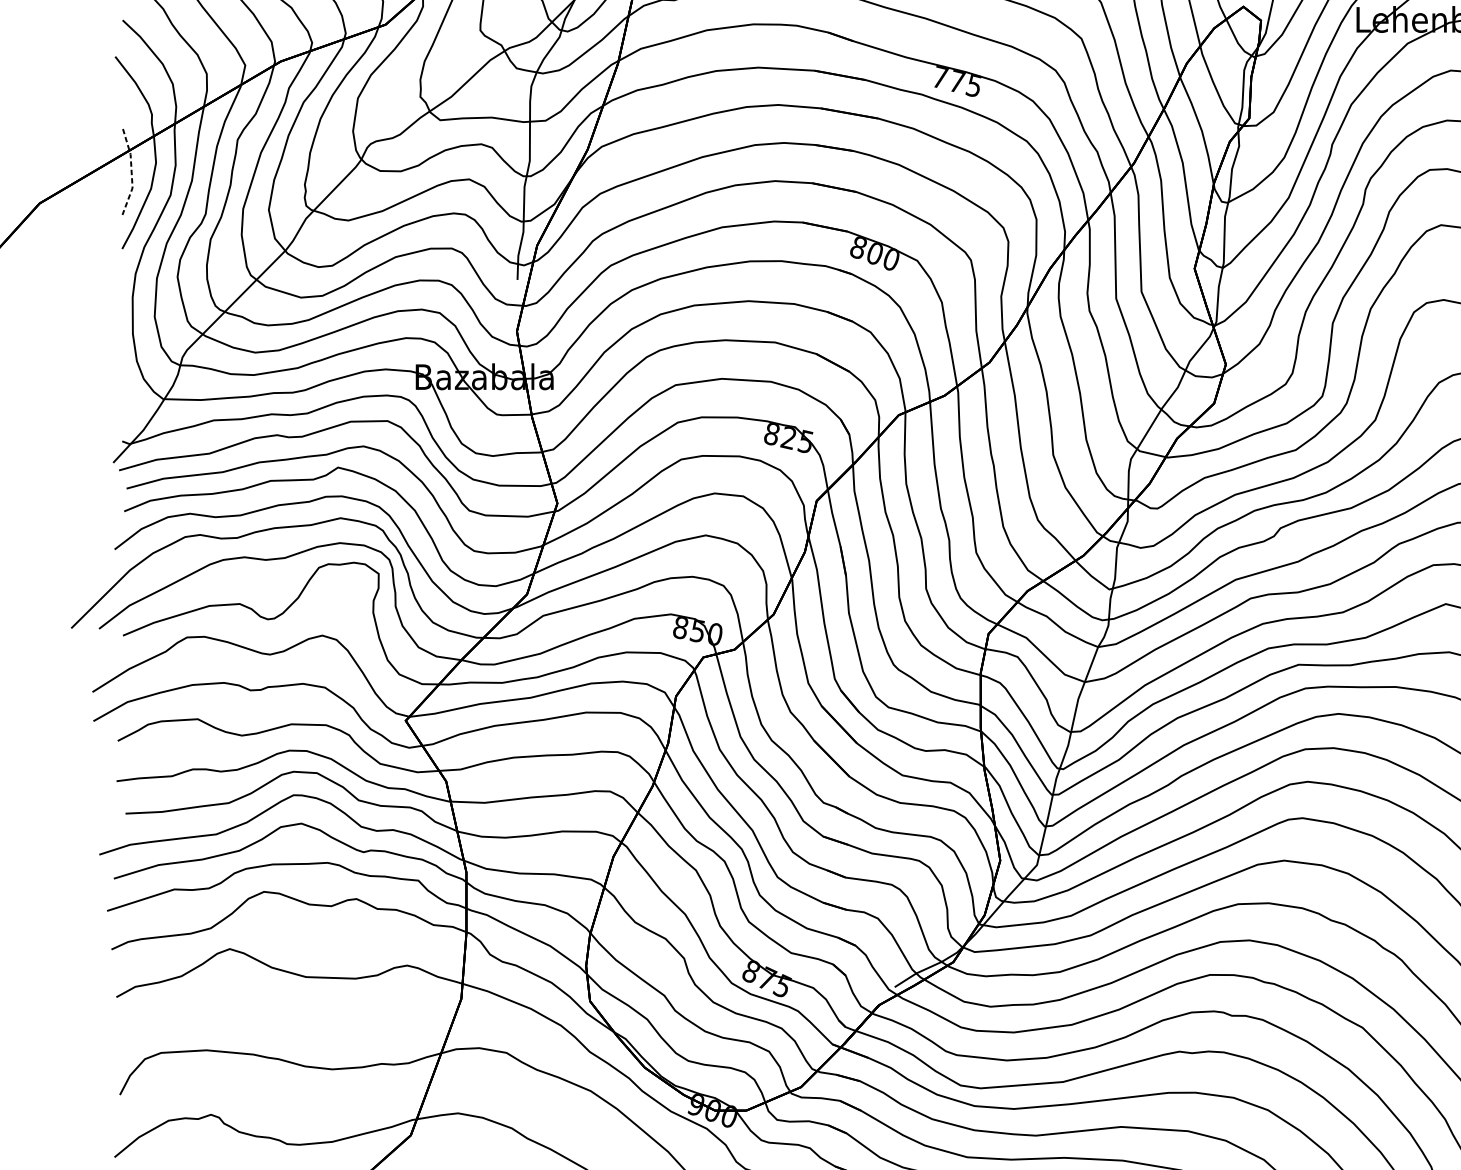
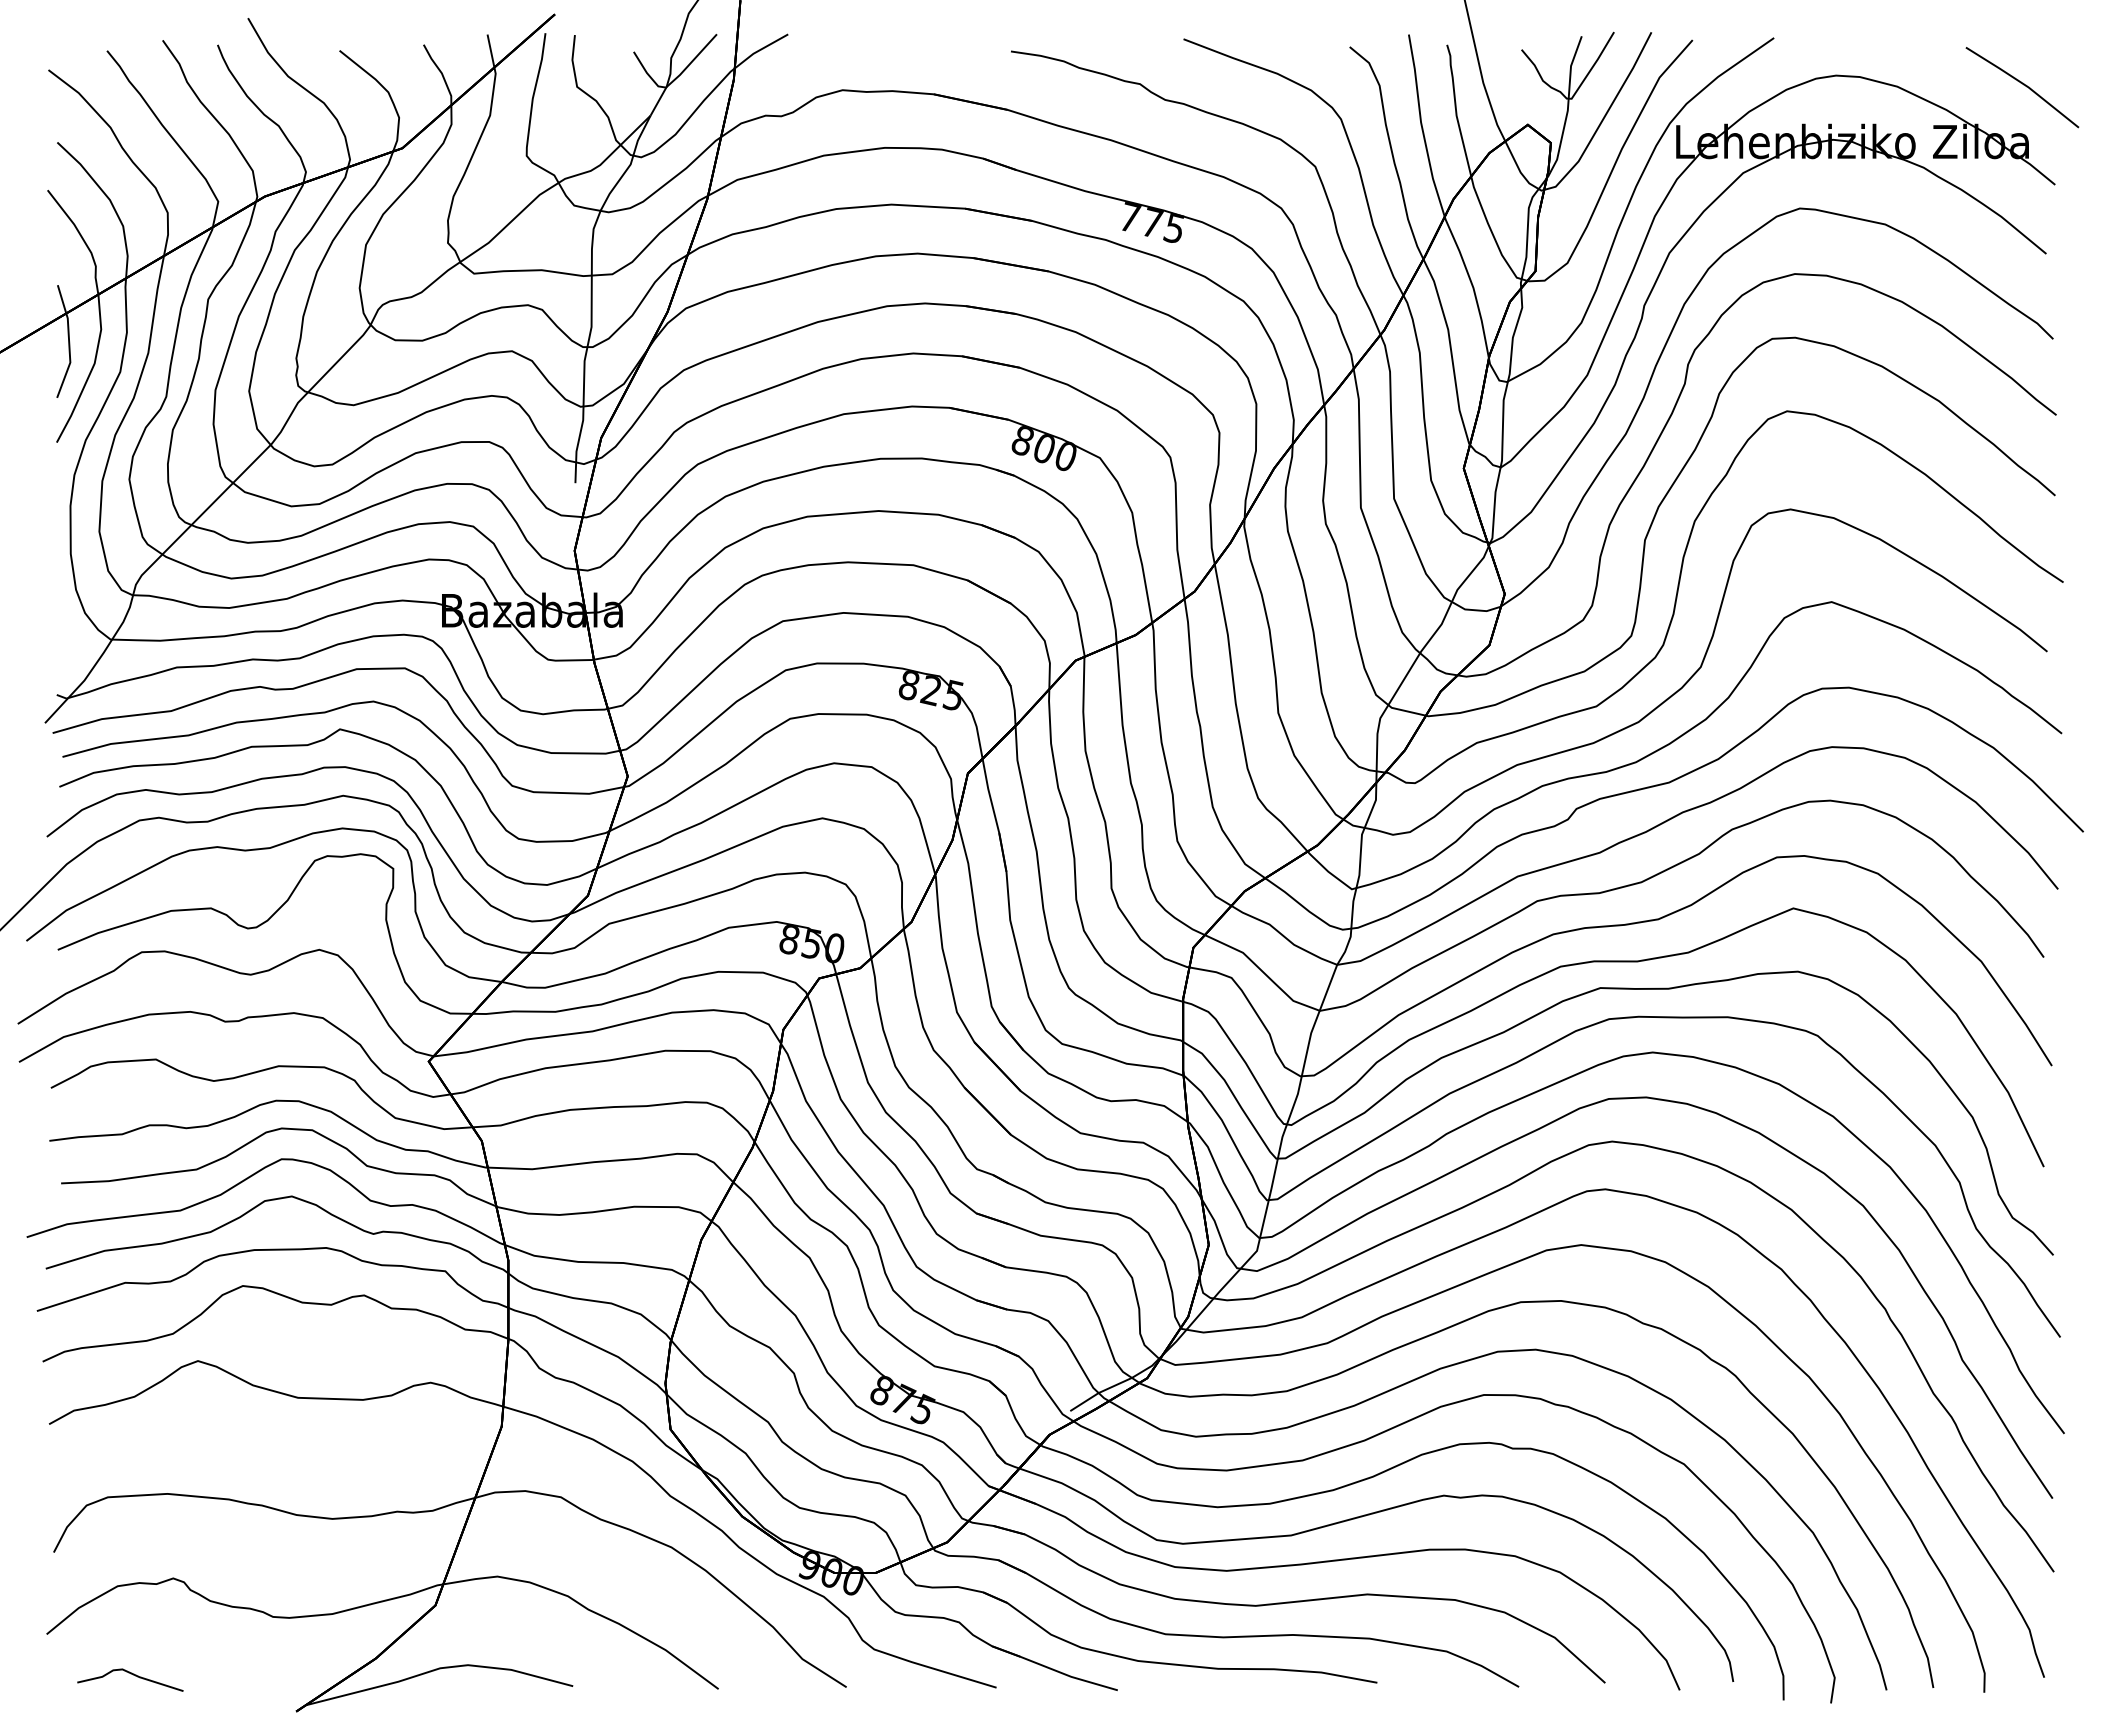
line: (131, 171) -> (69, 341), dashed -> solid

